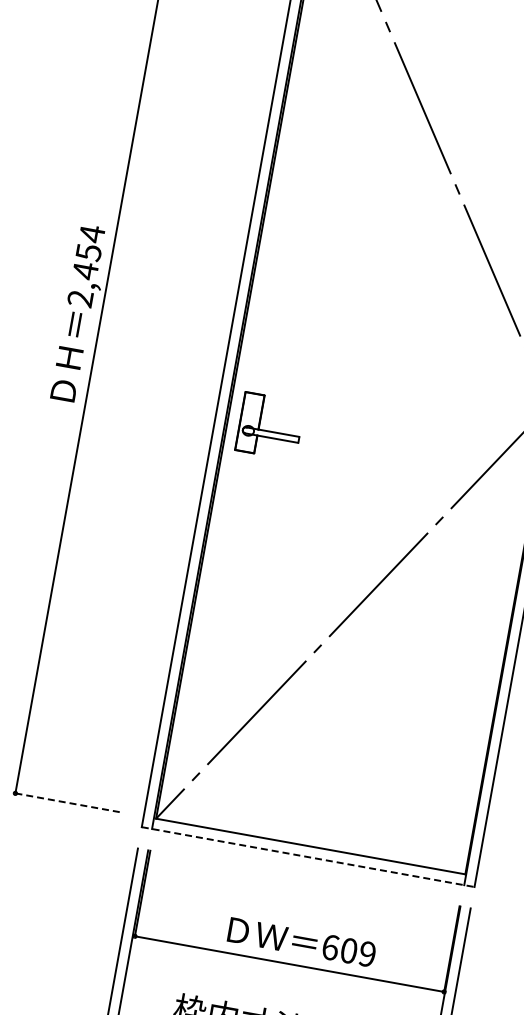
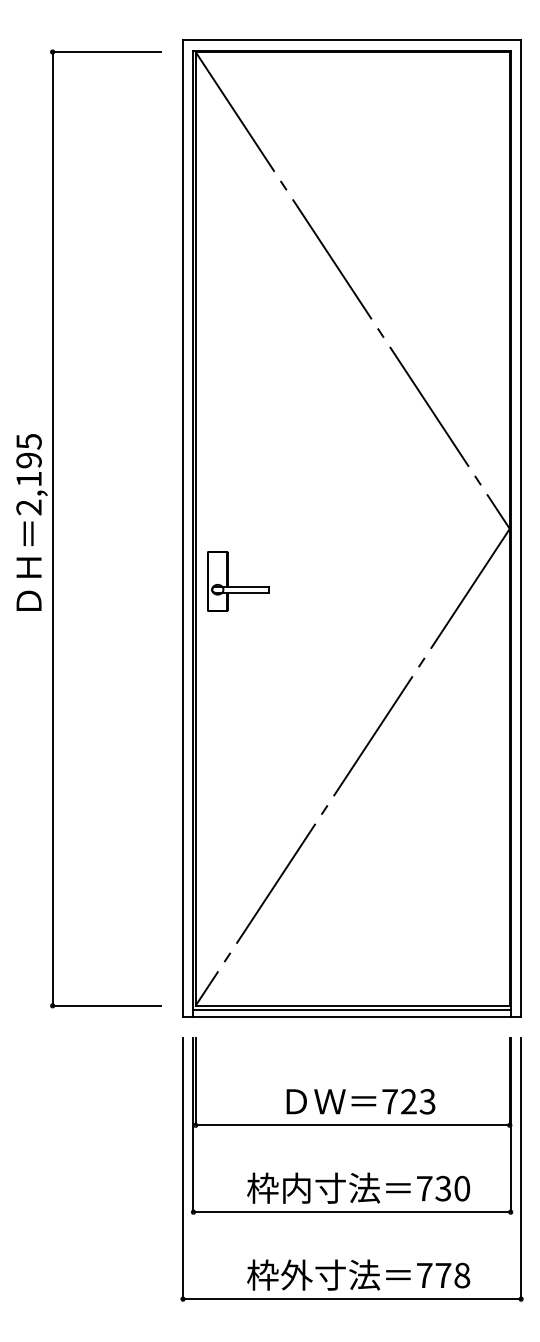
text: (88, 252) -> (28, 460), 2,454 -> 2,195
part: (270, 426) -> (238, 581), moved
line: (69, 802) -> (107, 1005), dashed -> solid
line: (308, 850) -> (351, 1010), added
line: (308, 856) -> (352, 1016), dashed -> solid
text: (348, 950) -> (408, 1101), 609 -> 723

